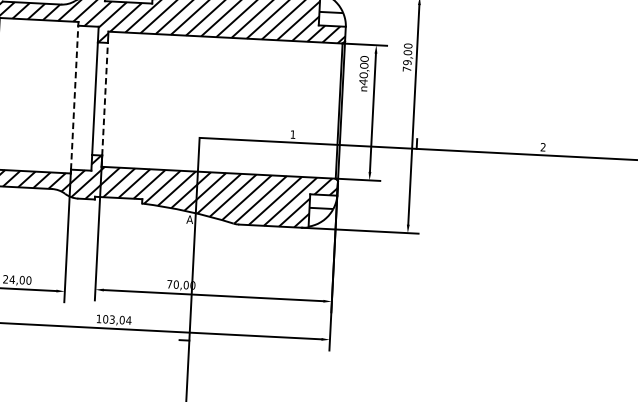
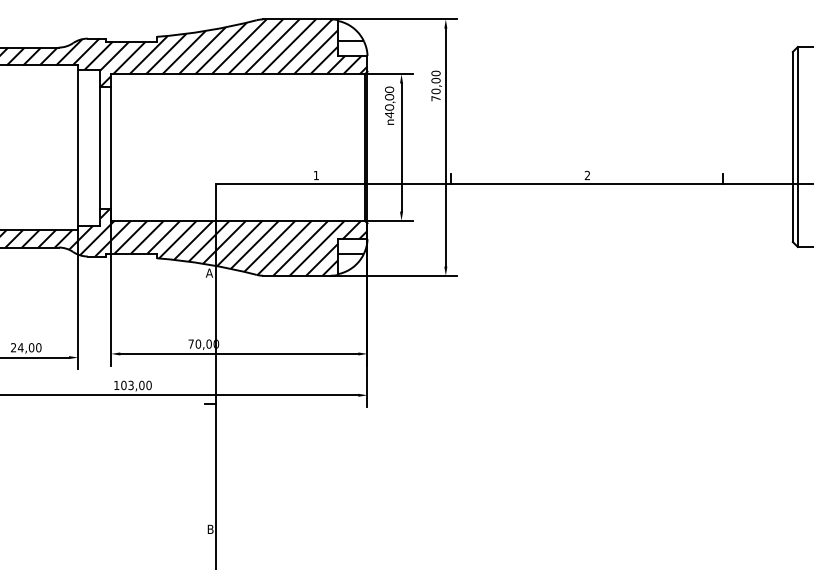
text: (406, 62) -> (435, 91), 79,00 -> 70,00
line: (74, 97) -> (78, 147), dashed -> solid
line: (105, 99) -> (111, 147), dashed -> solid
text: (128, 320) -> (148, 385), 103,04 -> 103,00

